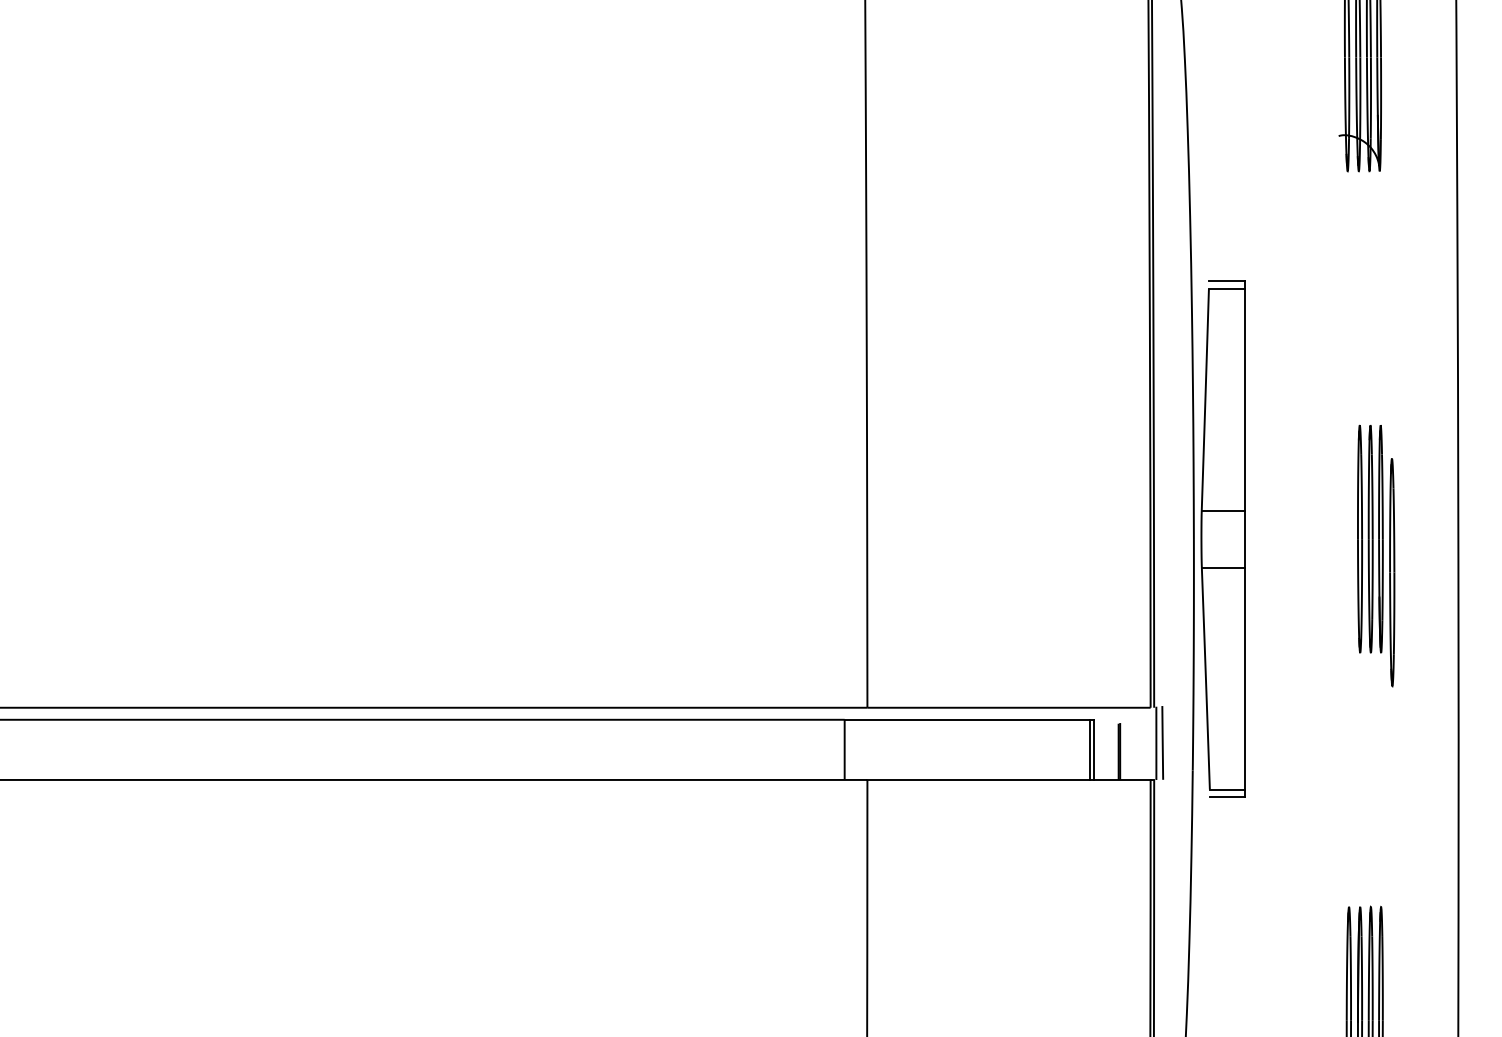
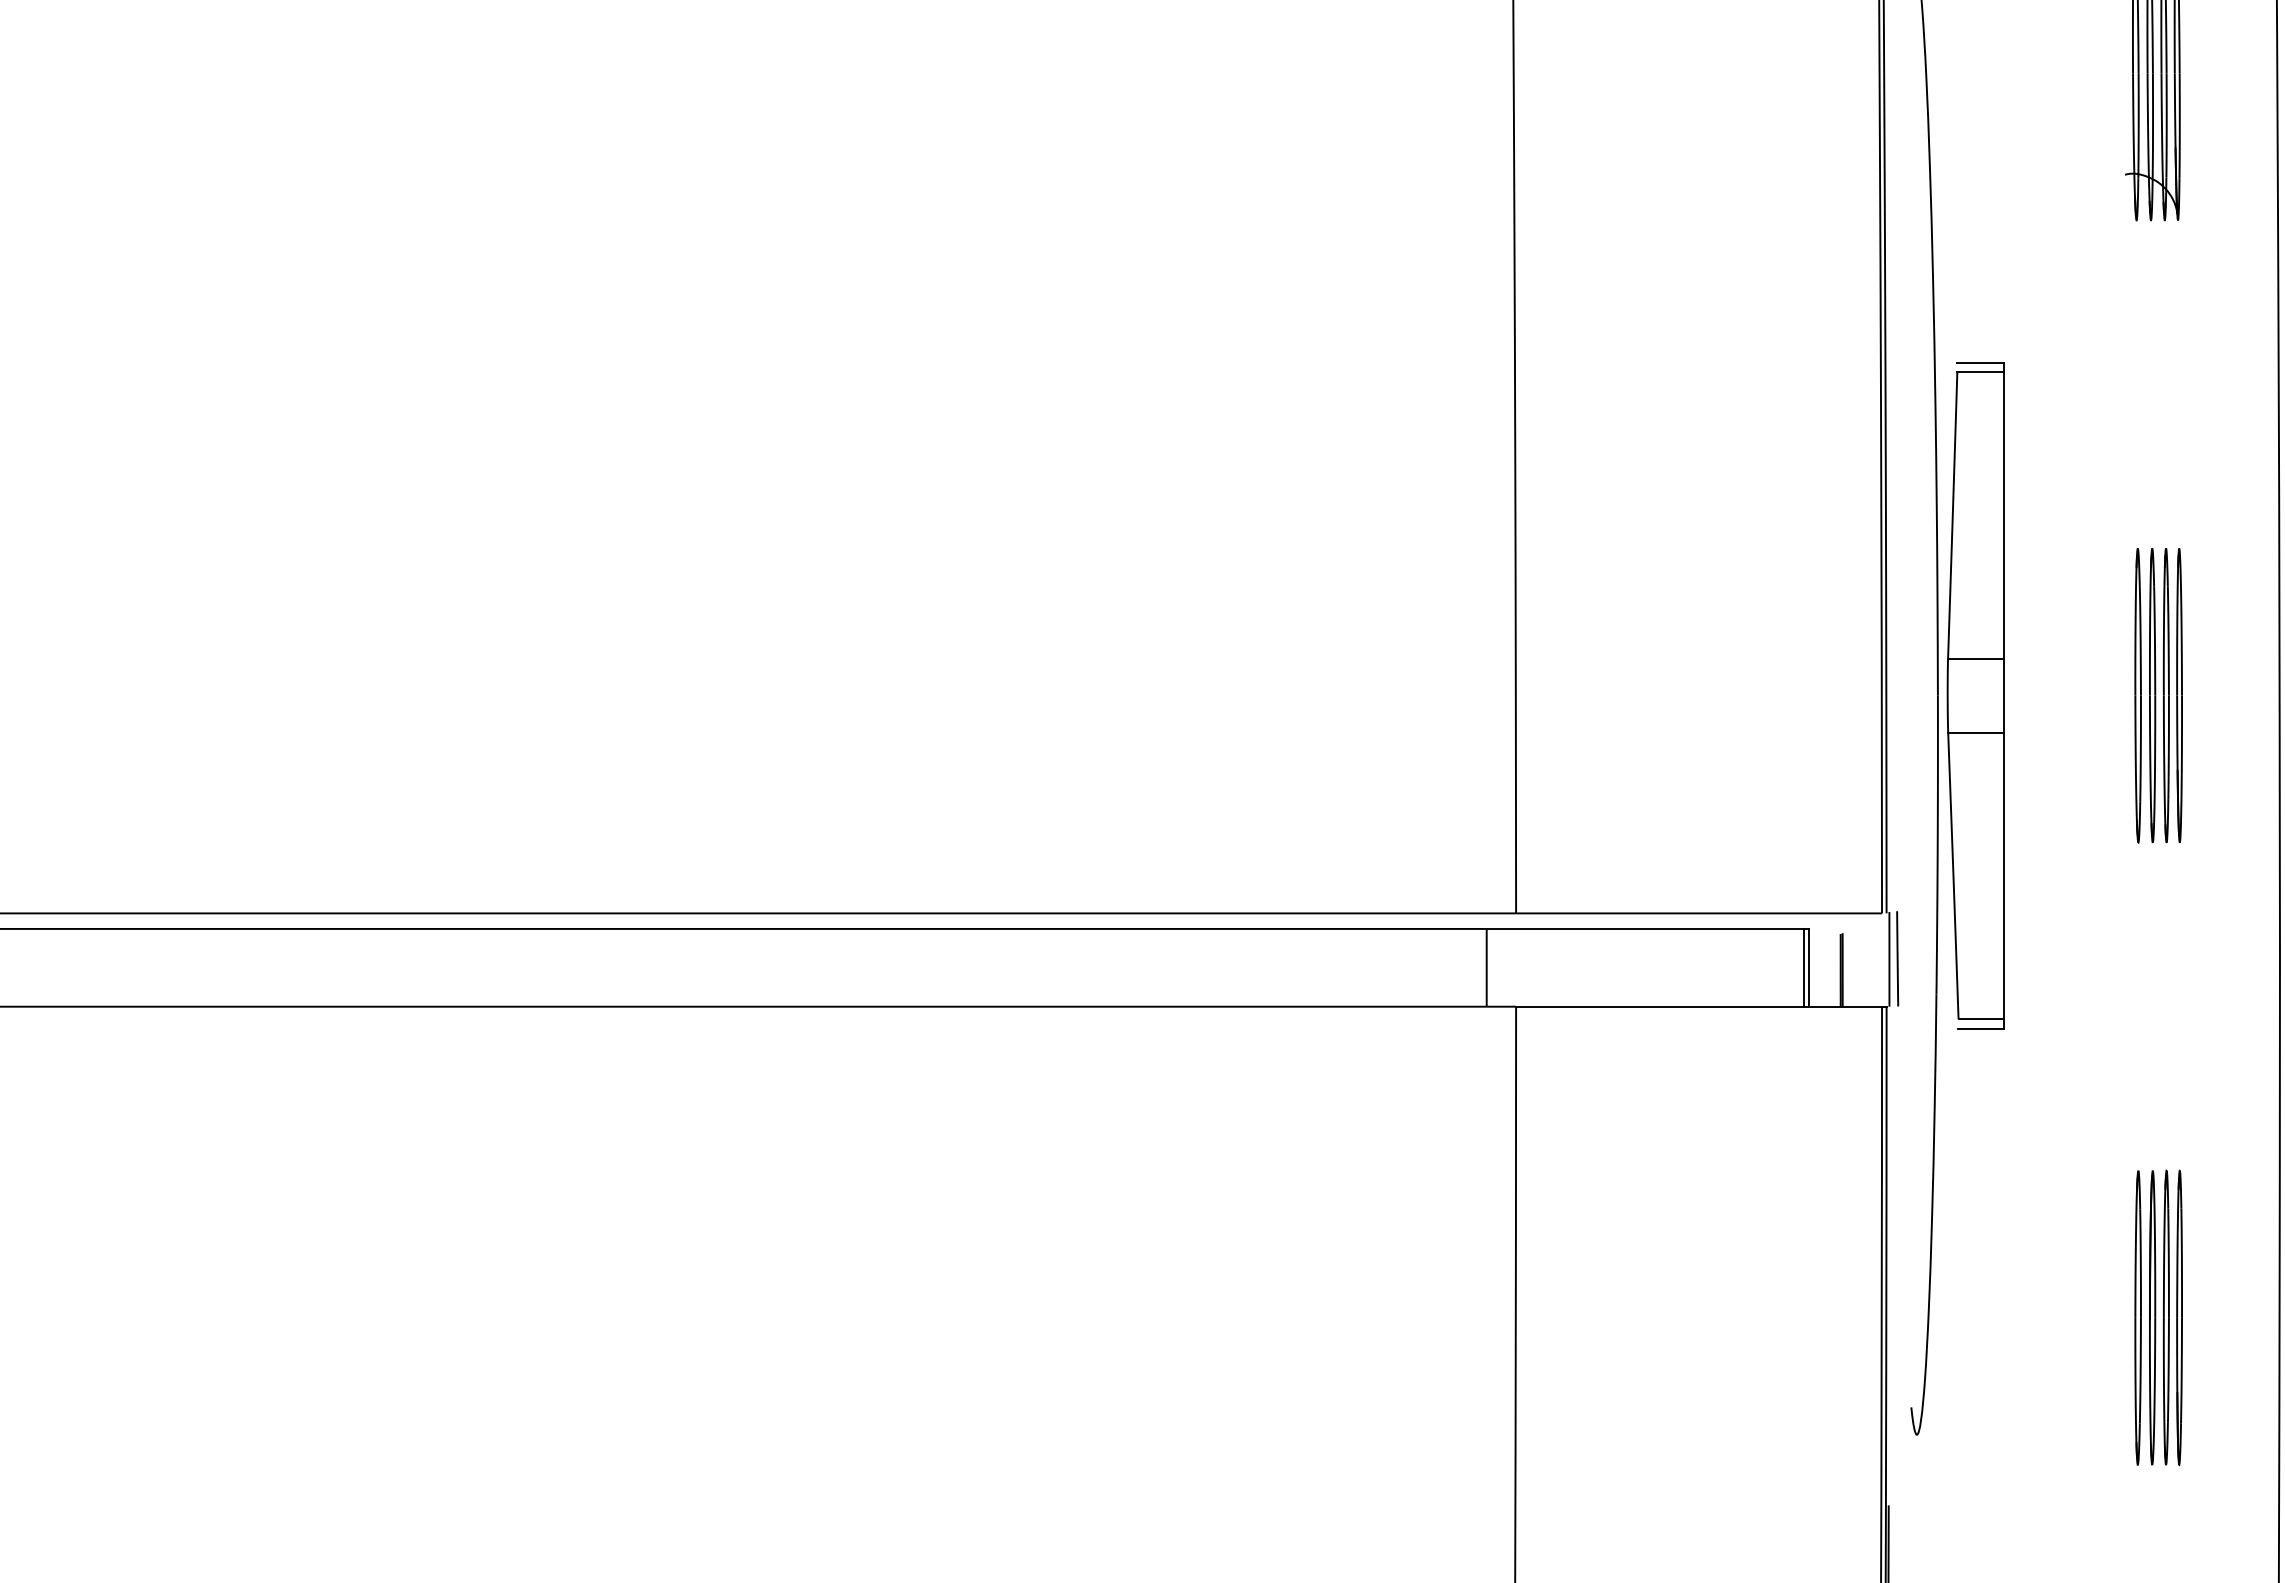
part: (1391, 572) -> (2137, 695), moved

